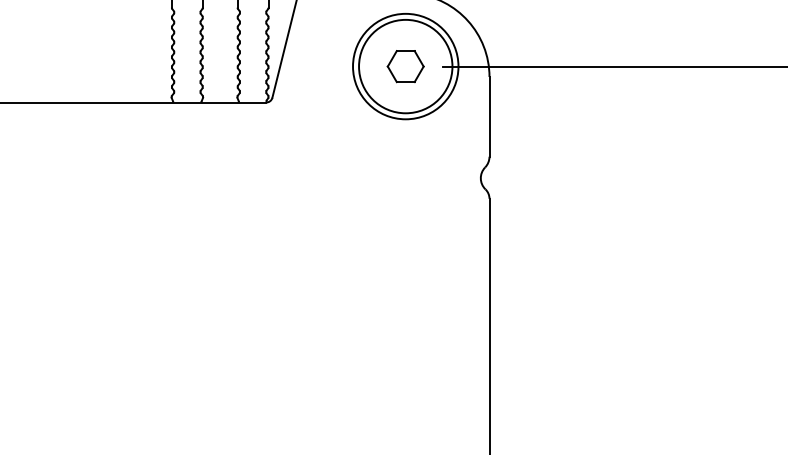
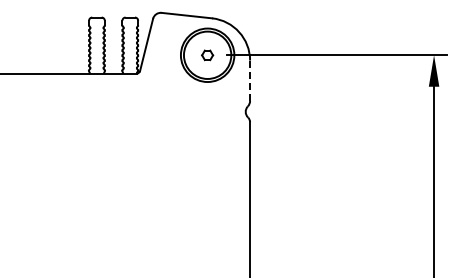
part: (405, 66) -> (207, 55), size x0.6
line: (490, 116) -> (250, 80), solid -> dashed

